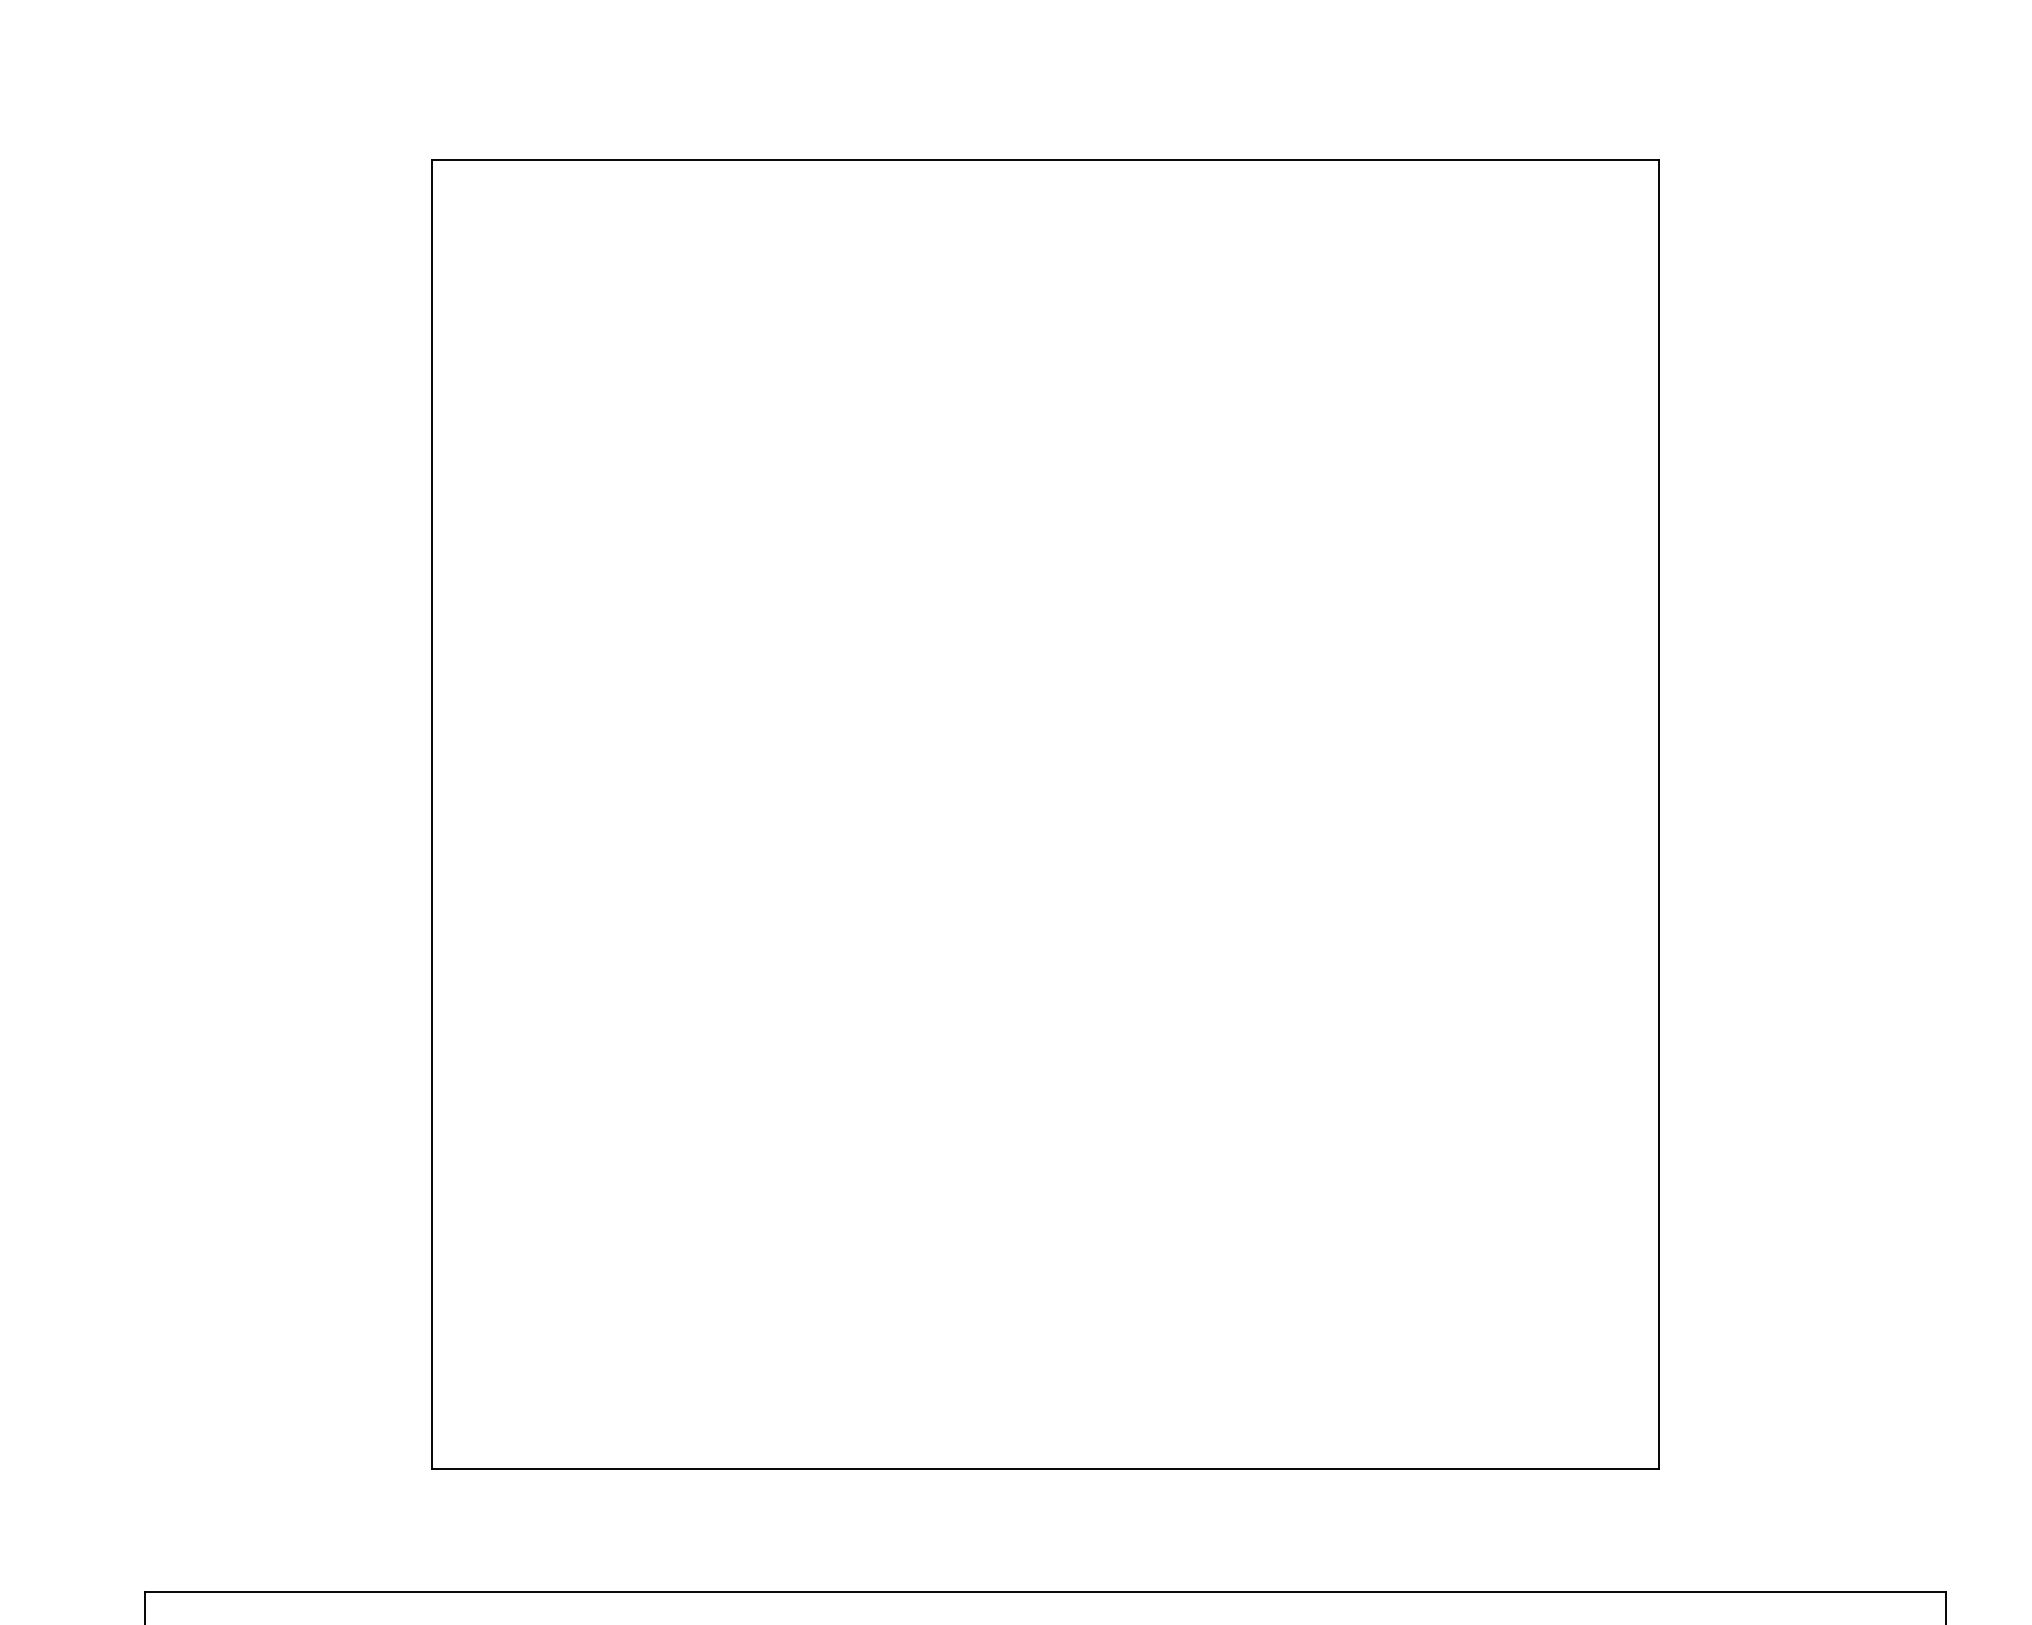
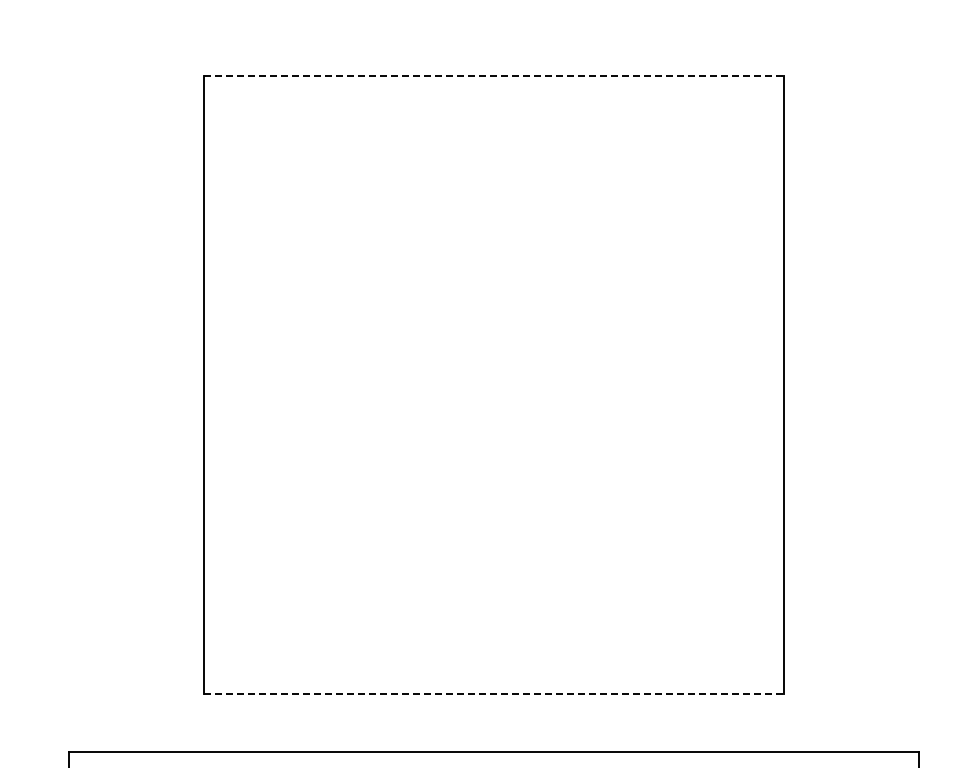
line: (1046, 159) -> (494, 75), solid -> dashed
line: (1046, 1469) -> (494, 694), solid -> dashed

